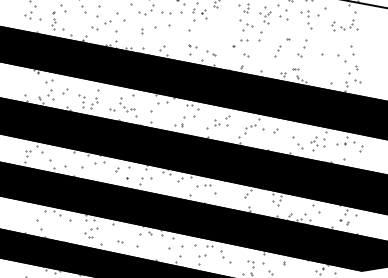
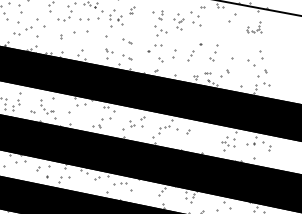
part: (306, 19) -> (217, 25), removed
part: (344, 21) -> (253, 27), size x0.6
part: (211, 36) -> (127, 41), added
part: (260, 36) -> (174, 54), moved
part: (314, 69) -> (225, 73), added
part: (297, 142) -> (209, 142), removed

